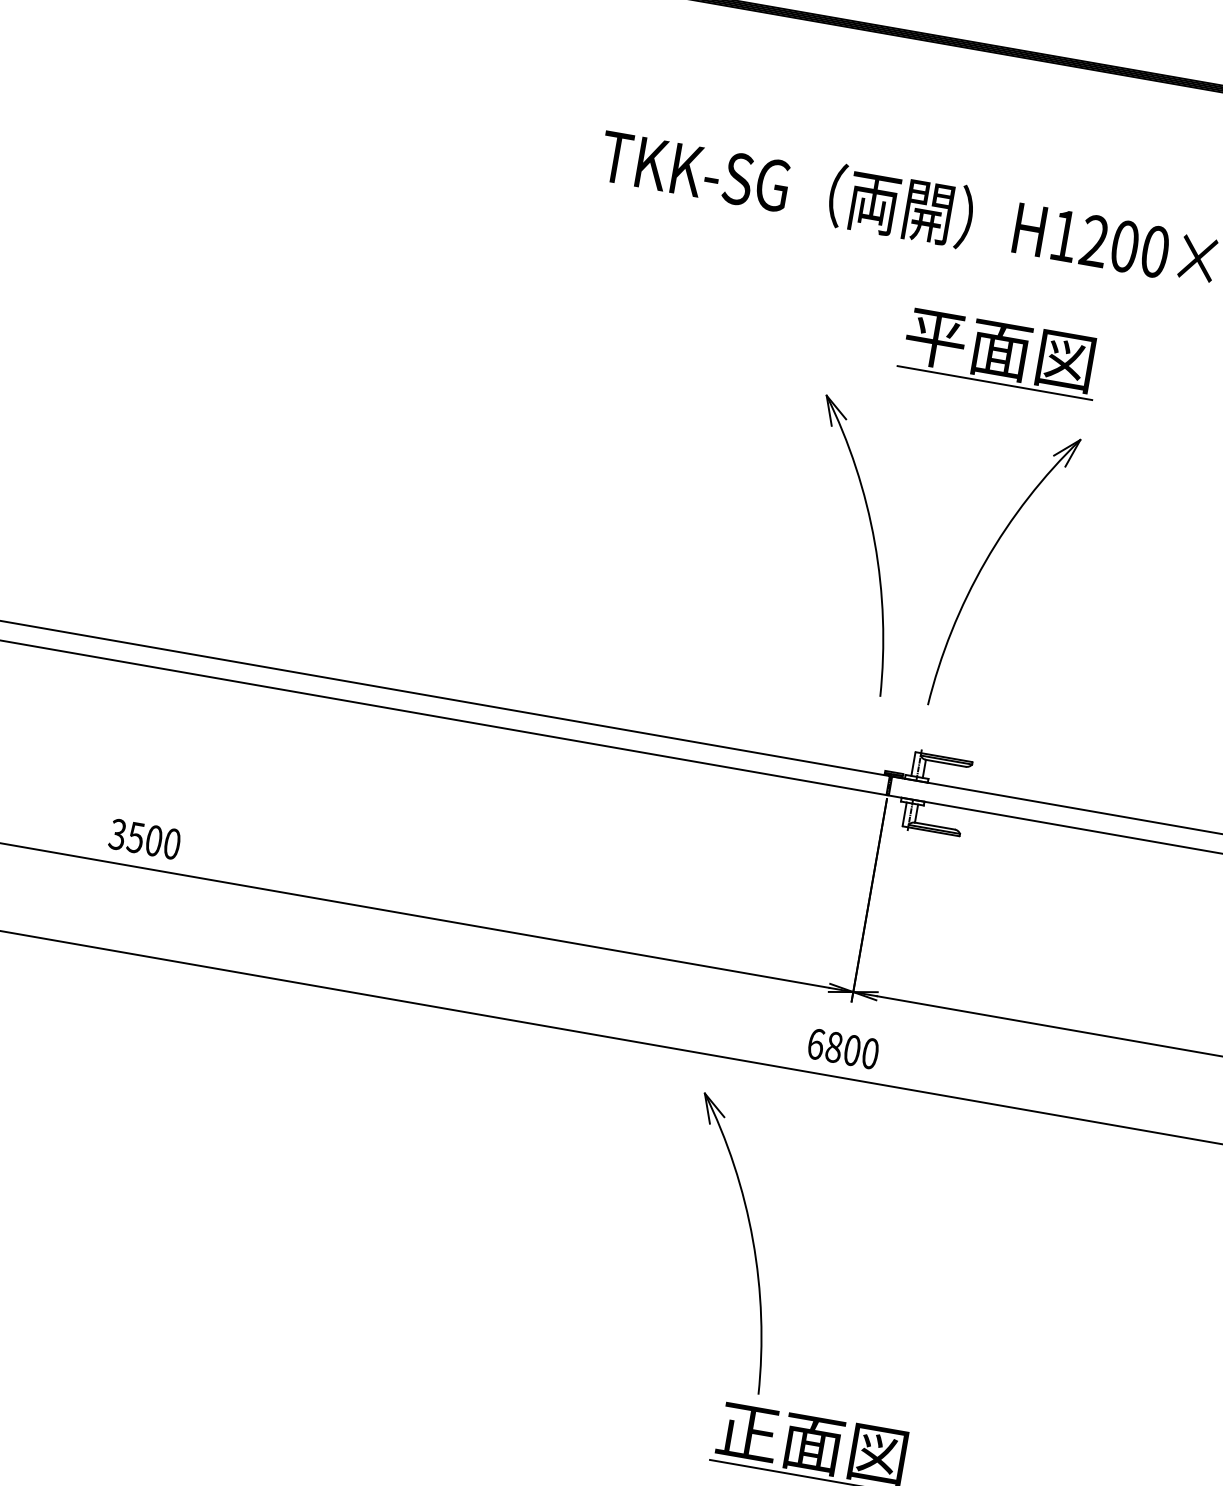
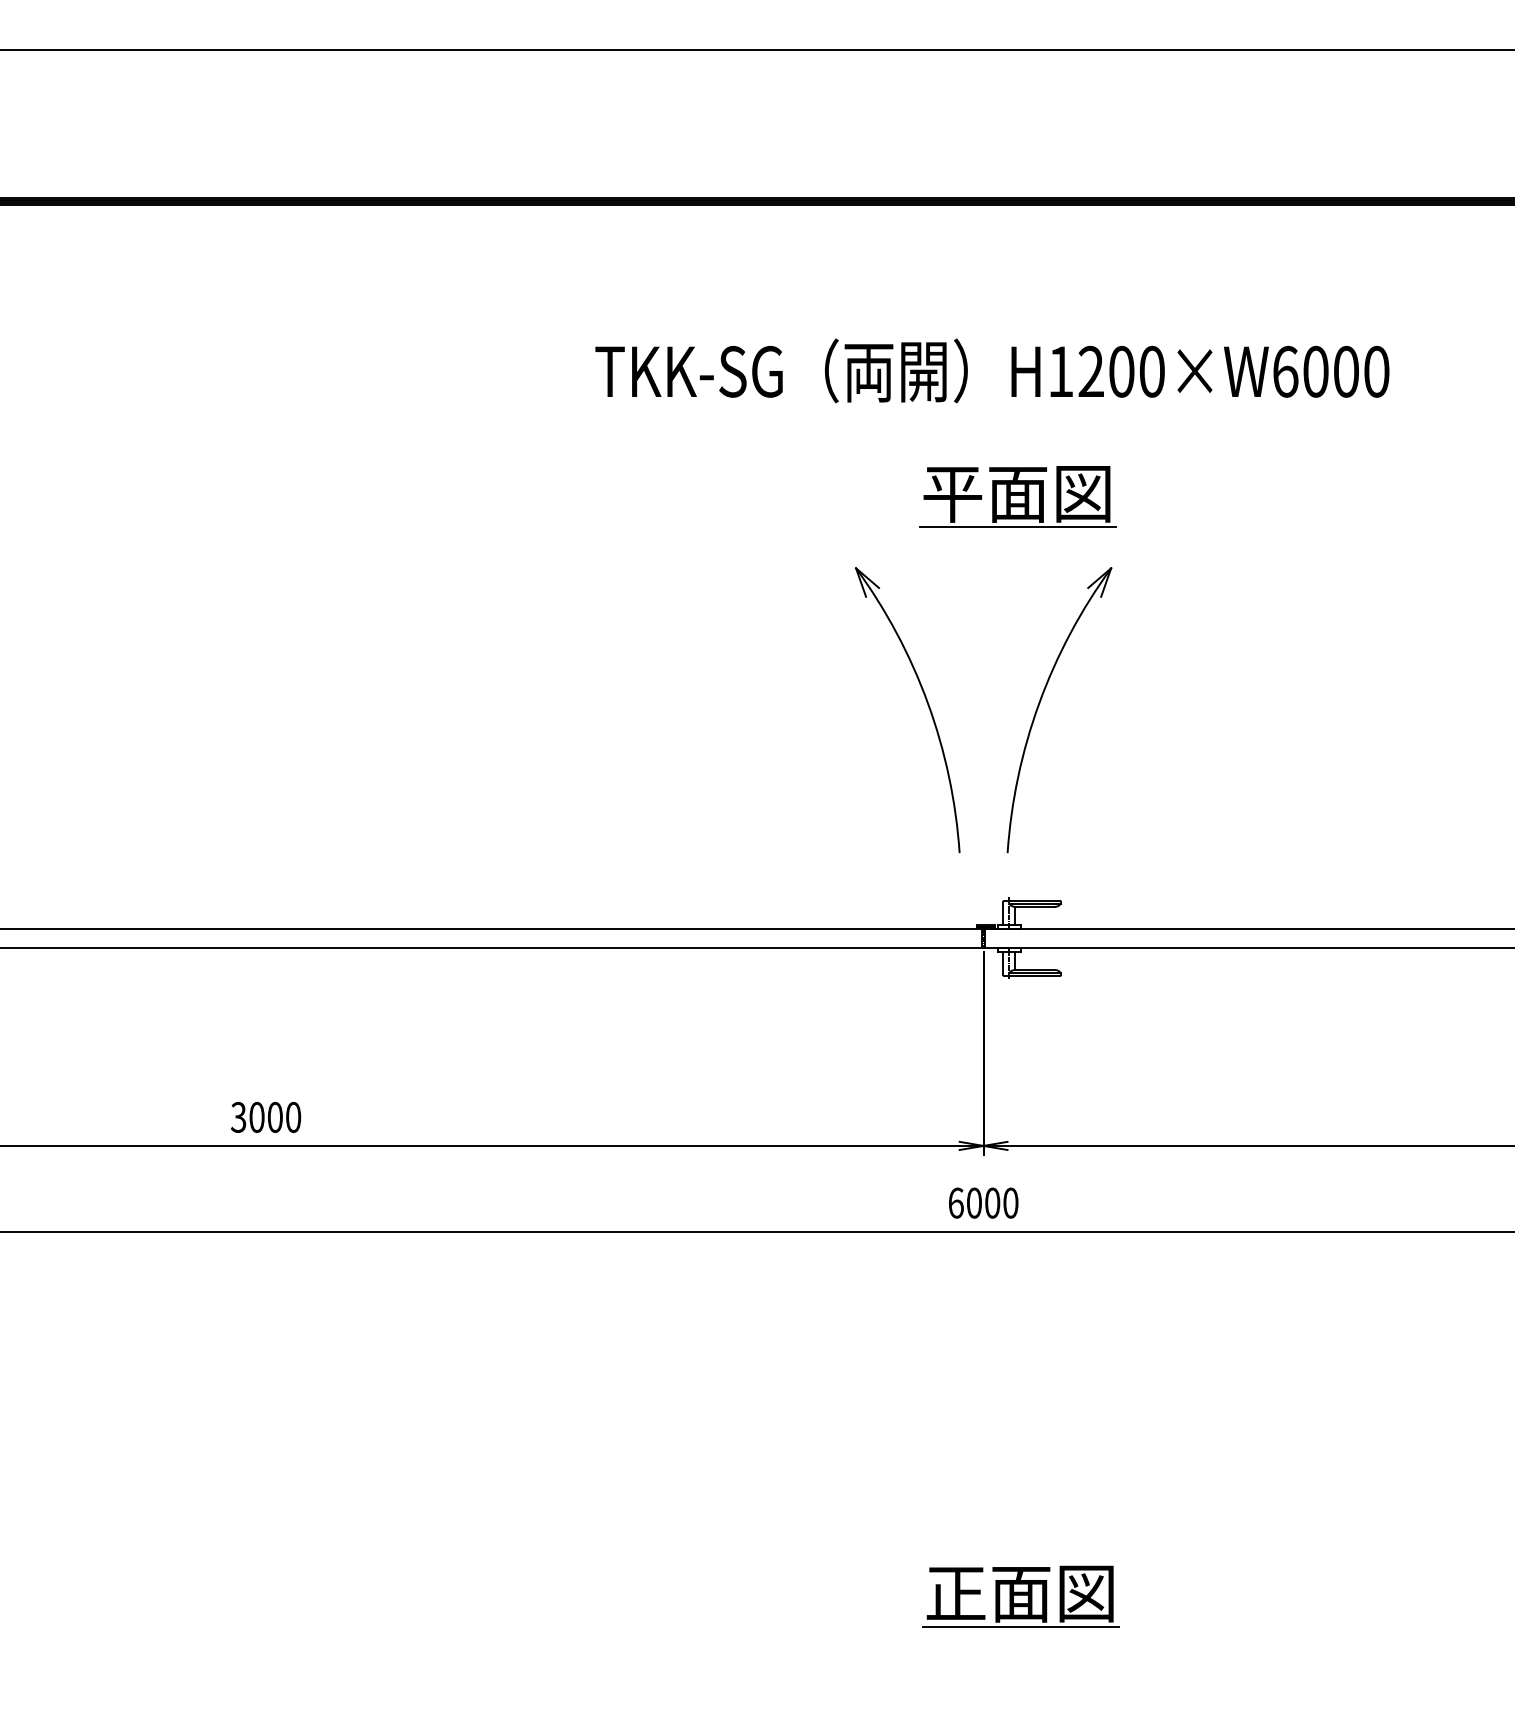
text: (135, 836) -> (256, 1116), 3500 -> 3000
text: (833, 1047) -> (973, 1203), 6800 -> 6000
part: (751, 1237) -> (925, 1402), removed

